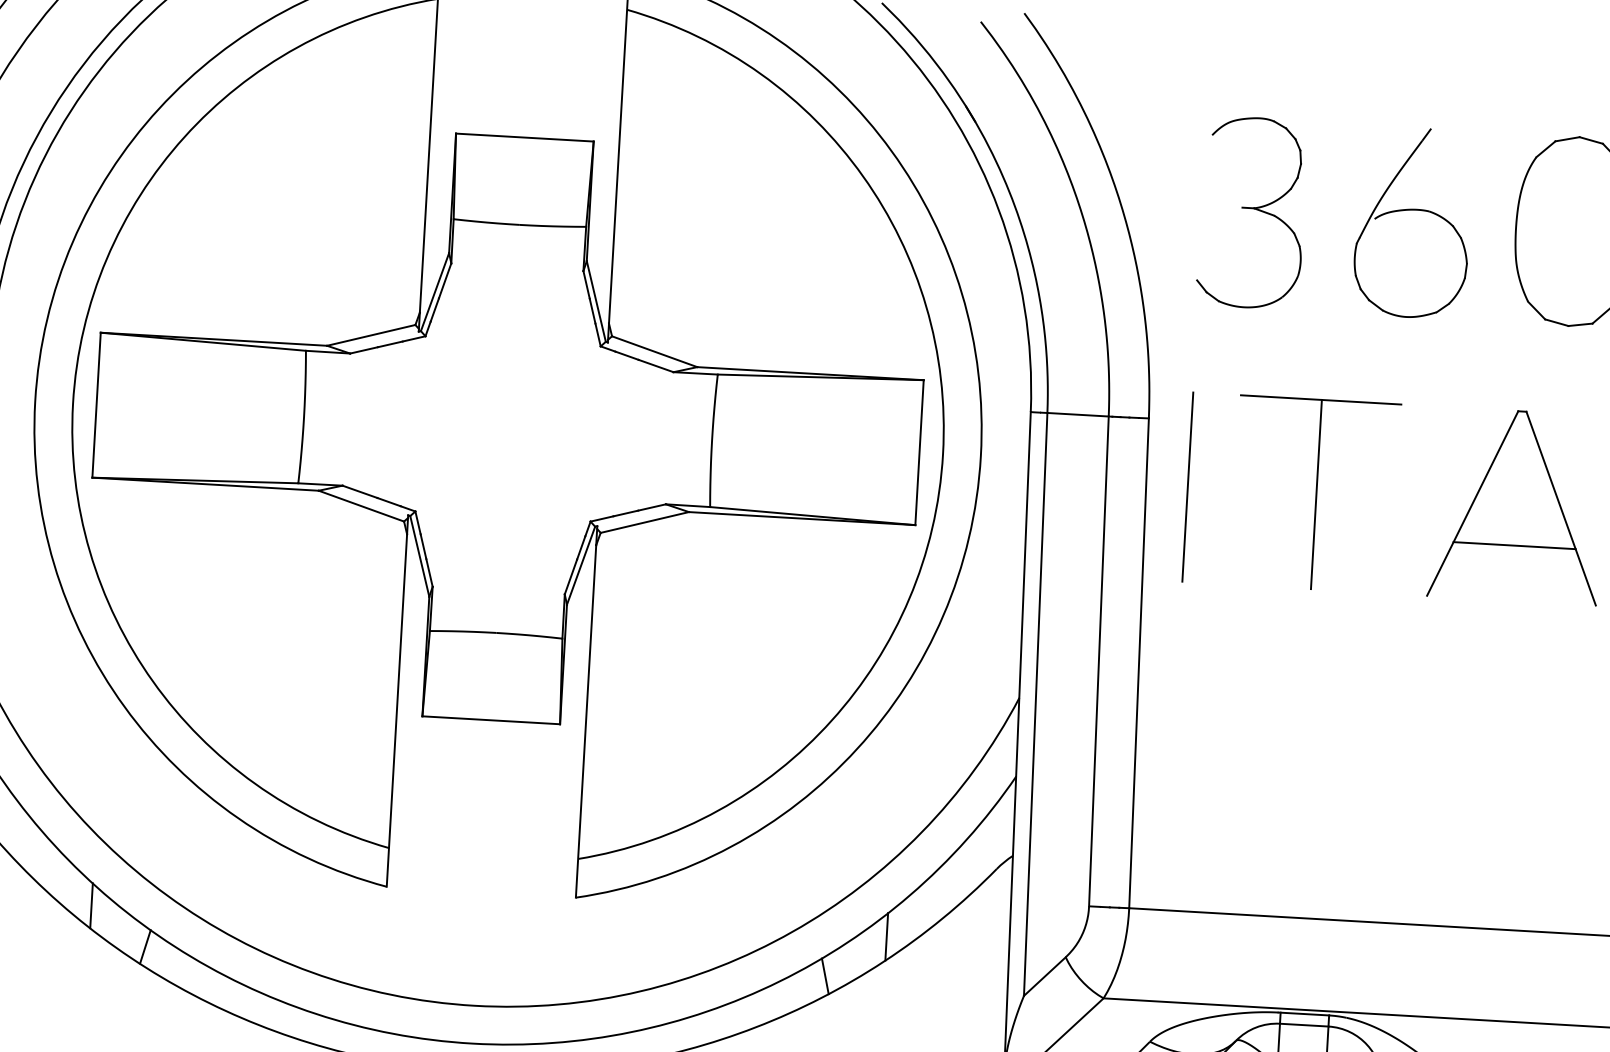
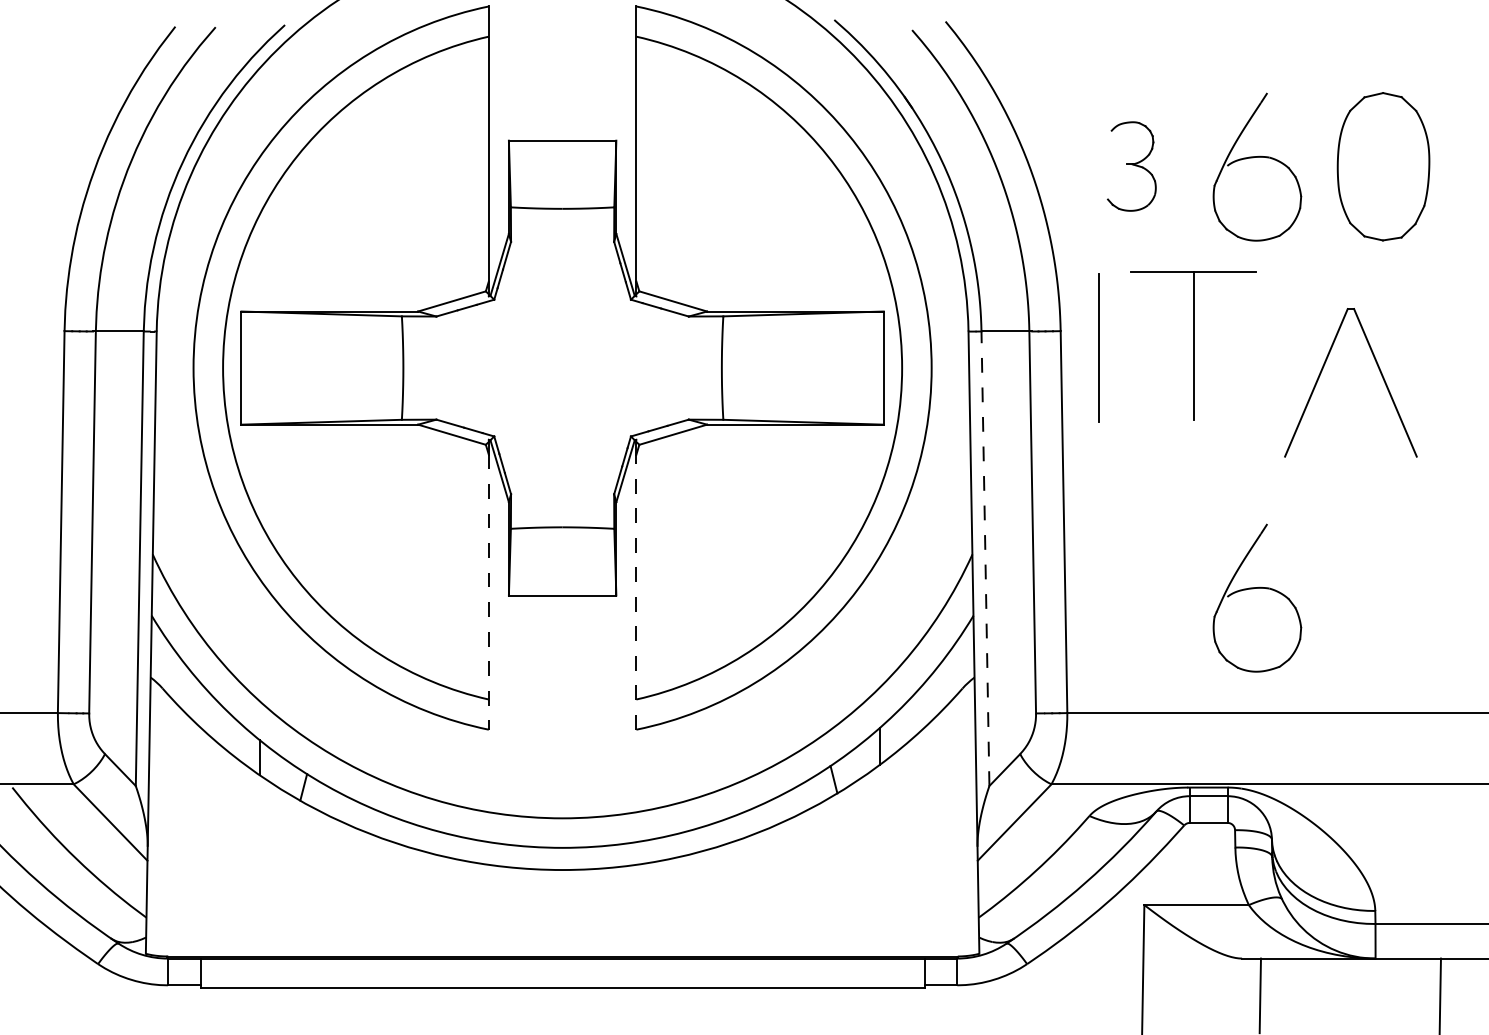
part: (1251, 212) -> (1131, 166), size x0.6
line: (1187, 486) -> (1098, 347), moved
part: (1315, 493) -> (1193, 345), moved
line: (1514, 545) -> (1350, 413), removed
line: (1035, 704) -> (985, 558), solid -> dashed
line: (396, 710) -> (488, 592), solid -> dashed
line: (586, 721) -> (636, 592), solid -> dashed
part: (1376, 763) -> (1253, 589), added

